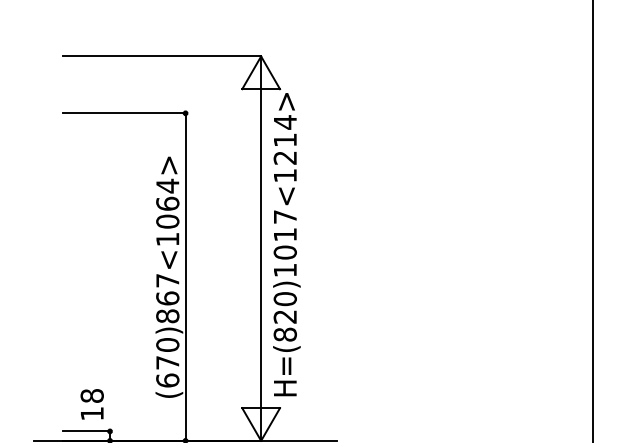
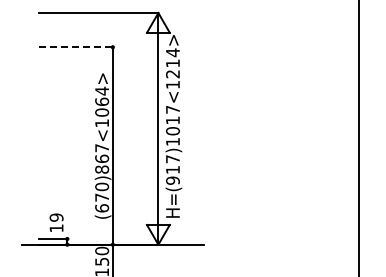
line: (123, 113) -> (75, 47), solid -> dashed
text: (284, 316) -> (172, 169), H=(820)1017<1214> -> H=(917)1017<1214>
text: (92, 395) -> (56, 217), 18 -> 19

